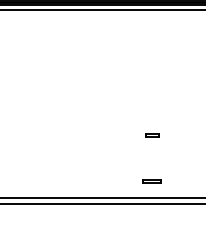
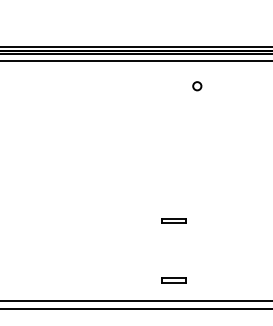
circle: (170, 30) -> (197, 86), added
part: (151, 134) -> (173, 220), size x1.43

